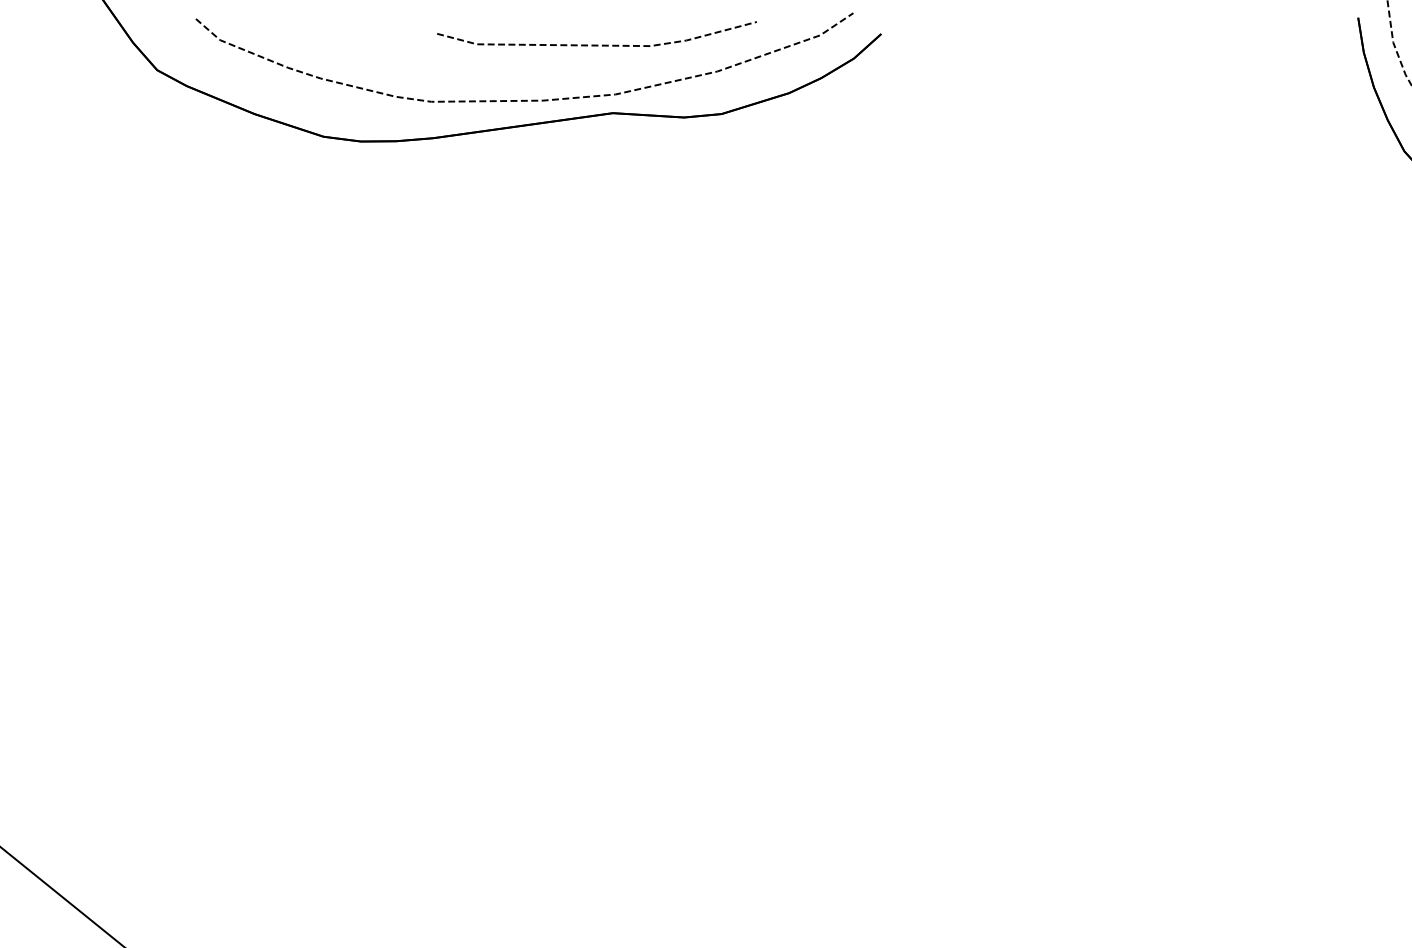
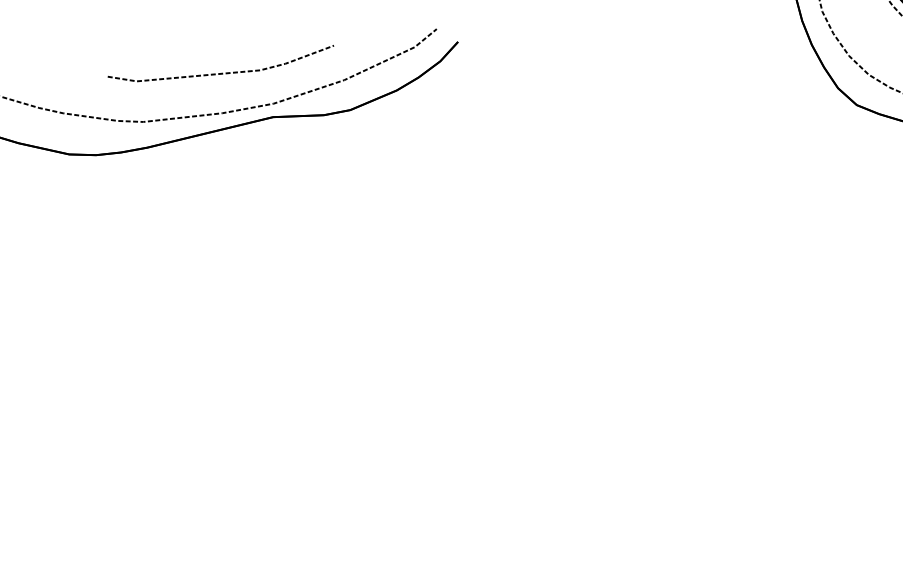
line: (596, 44) -> (221, 73), moved

